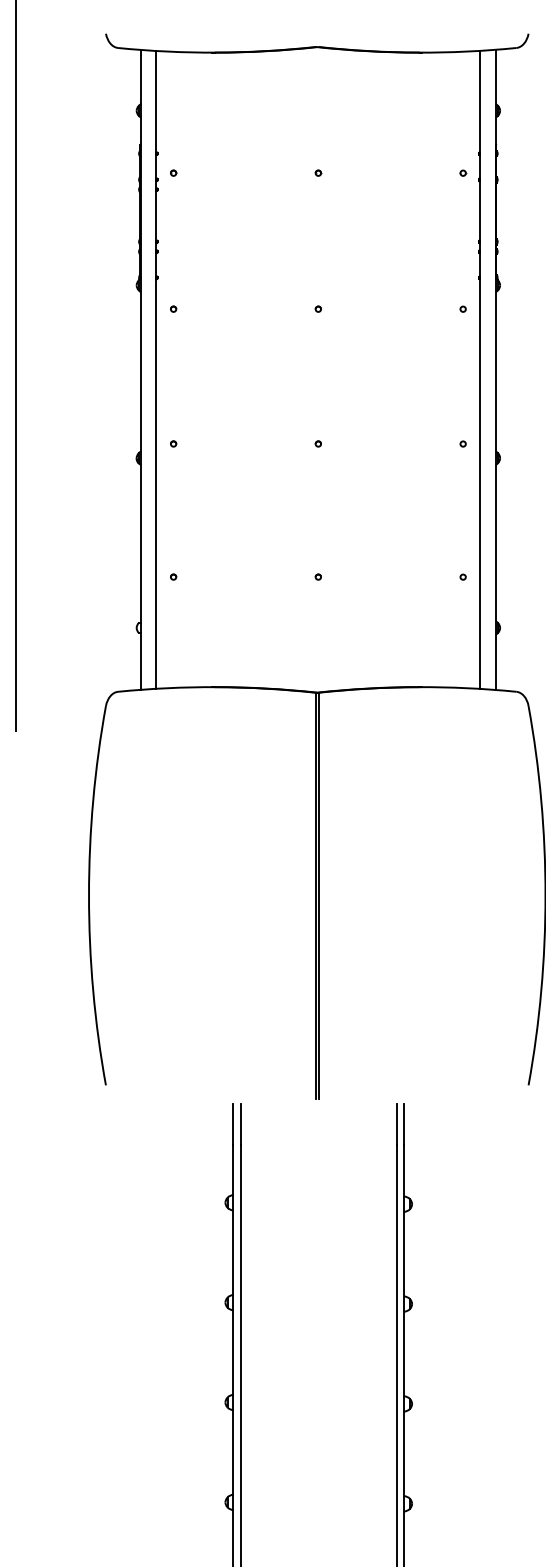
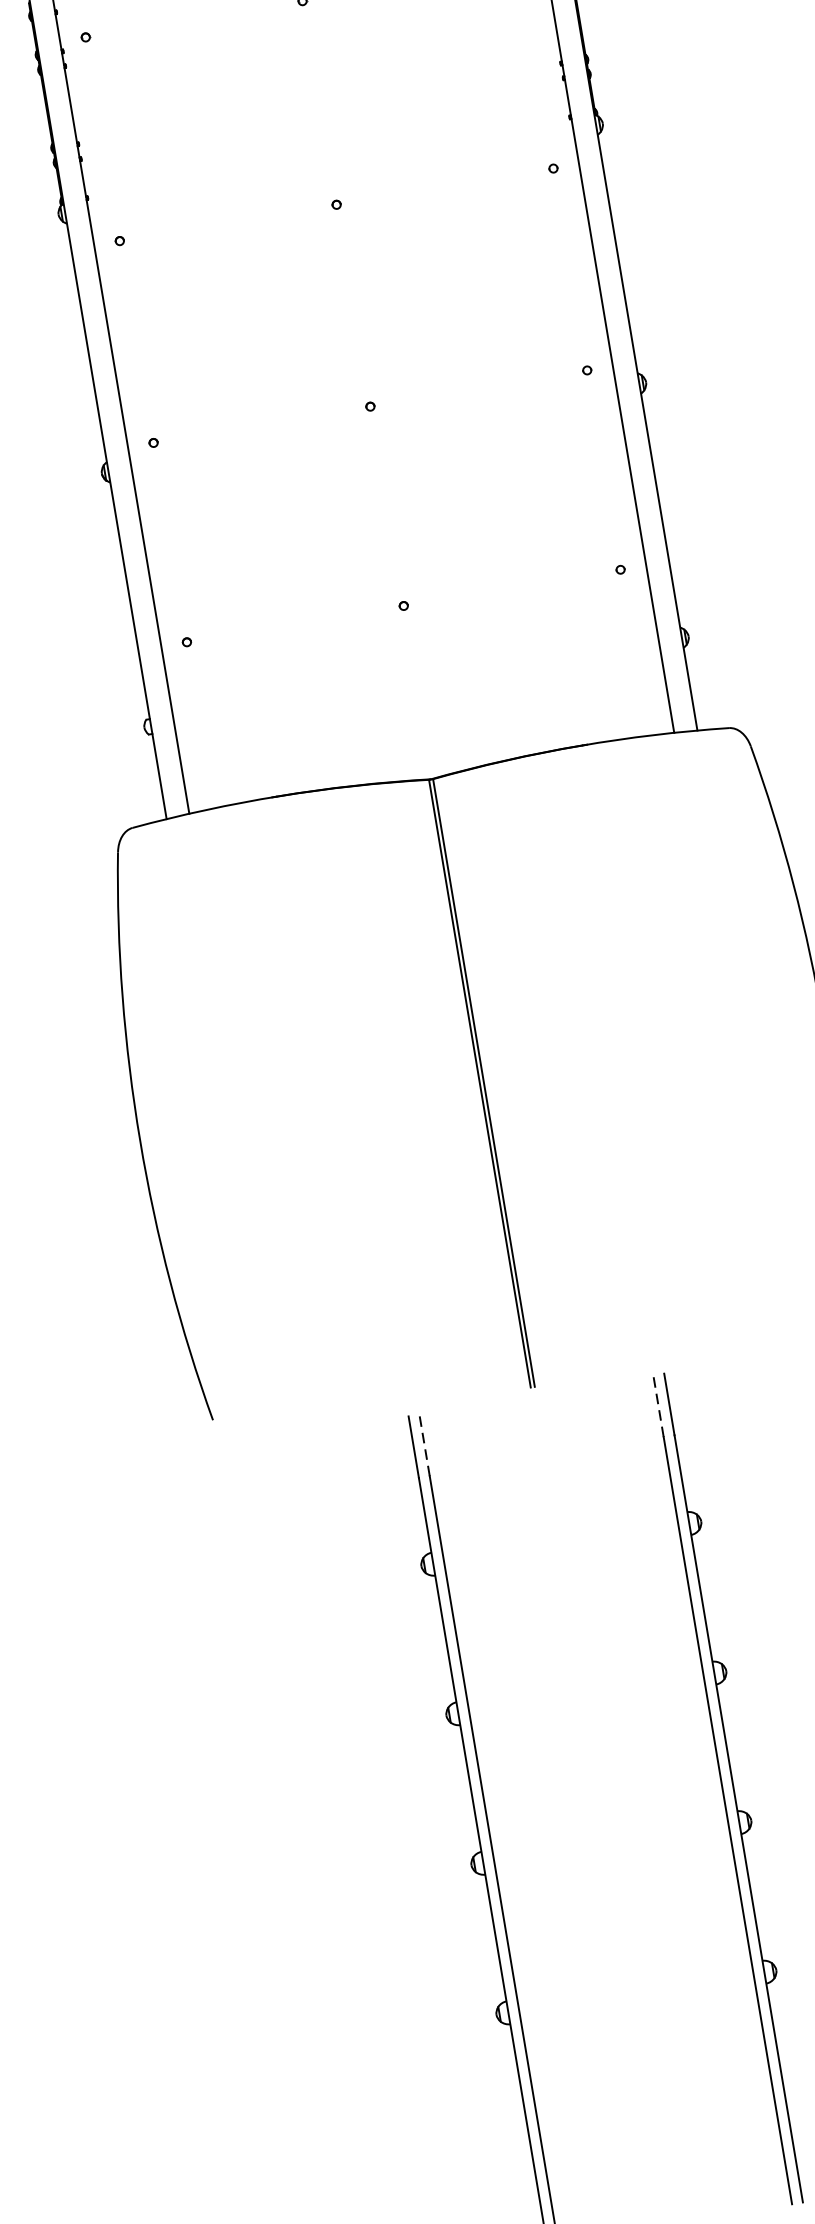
line: (240, 1124) -> (424, 1445), solid -> dashed
line: (396, 1124) -> (657, 1406), solid -> dashed

